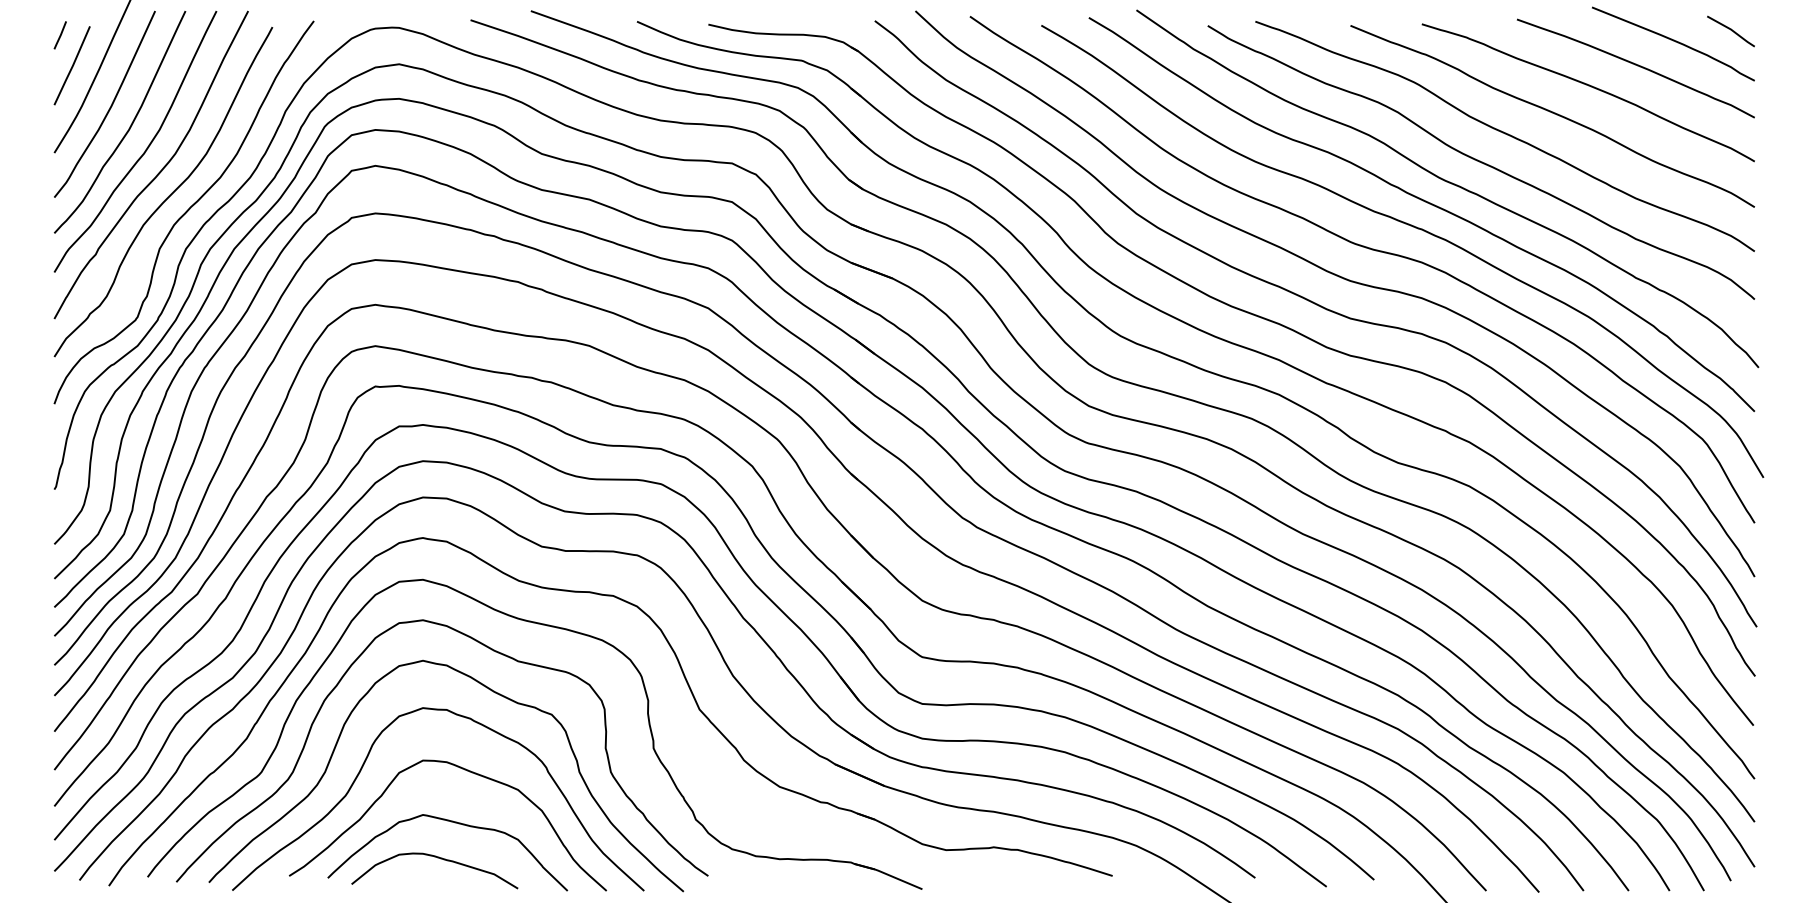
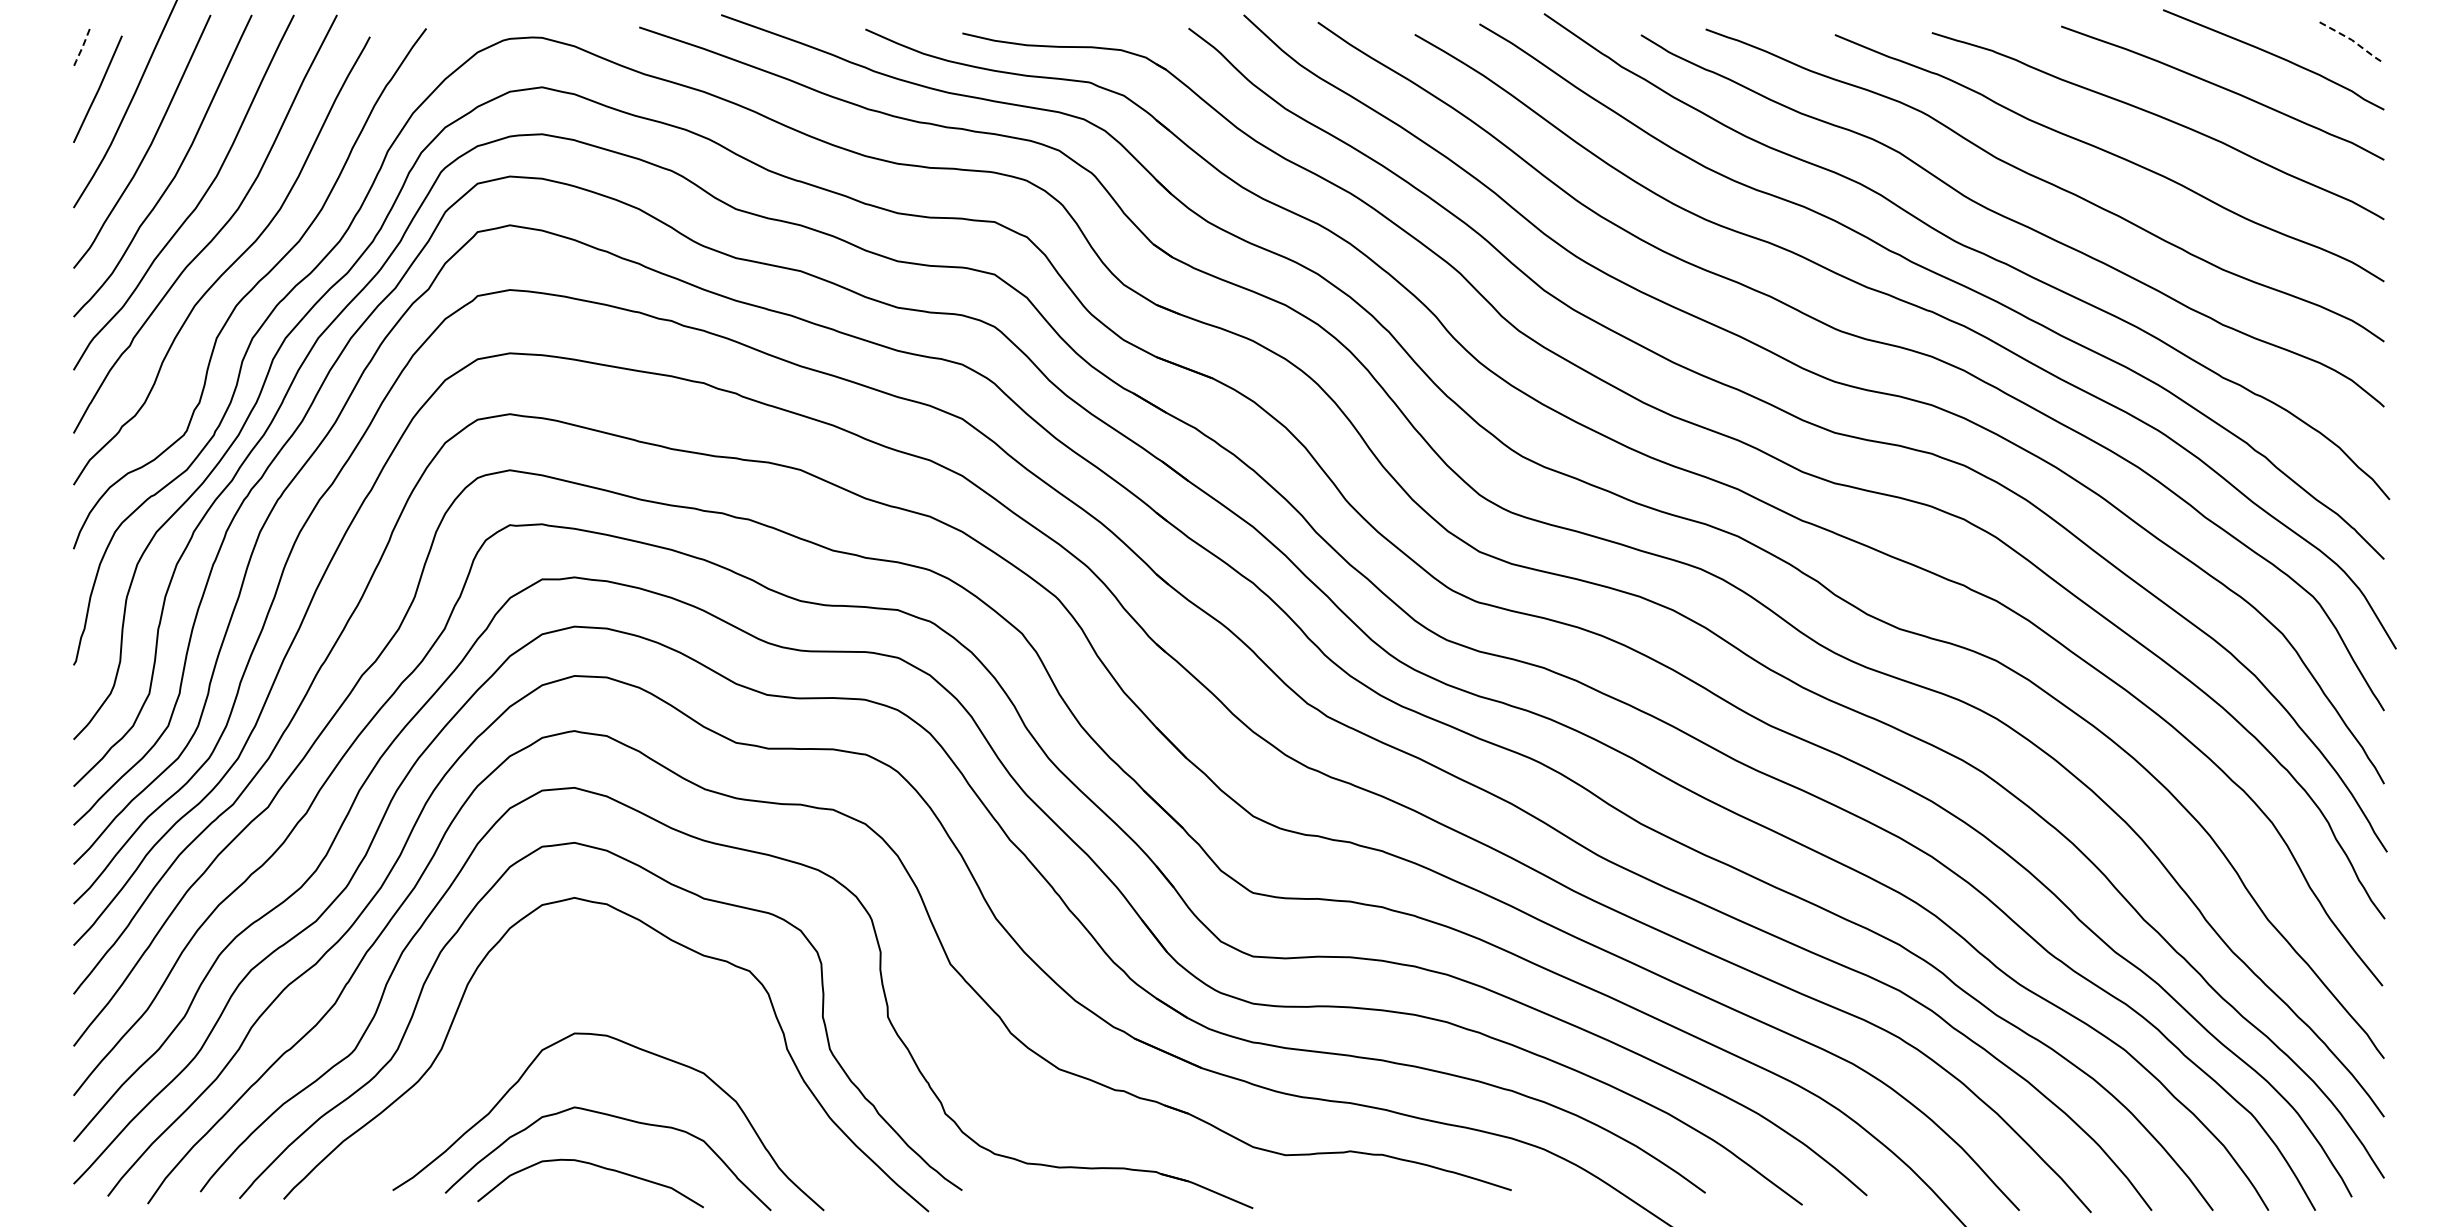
line: (1732, 30) -> (2353, 41), solid -> dashed
line: (60, 35) -> (82, 48), solid -> dashed
curve: (364, 763) -> (495, 1037), removed

